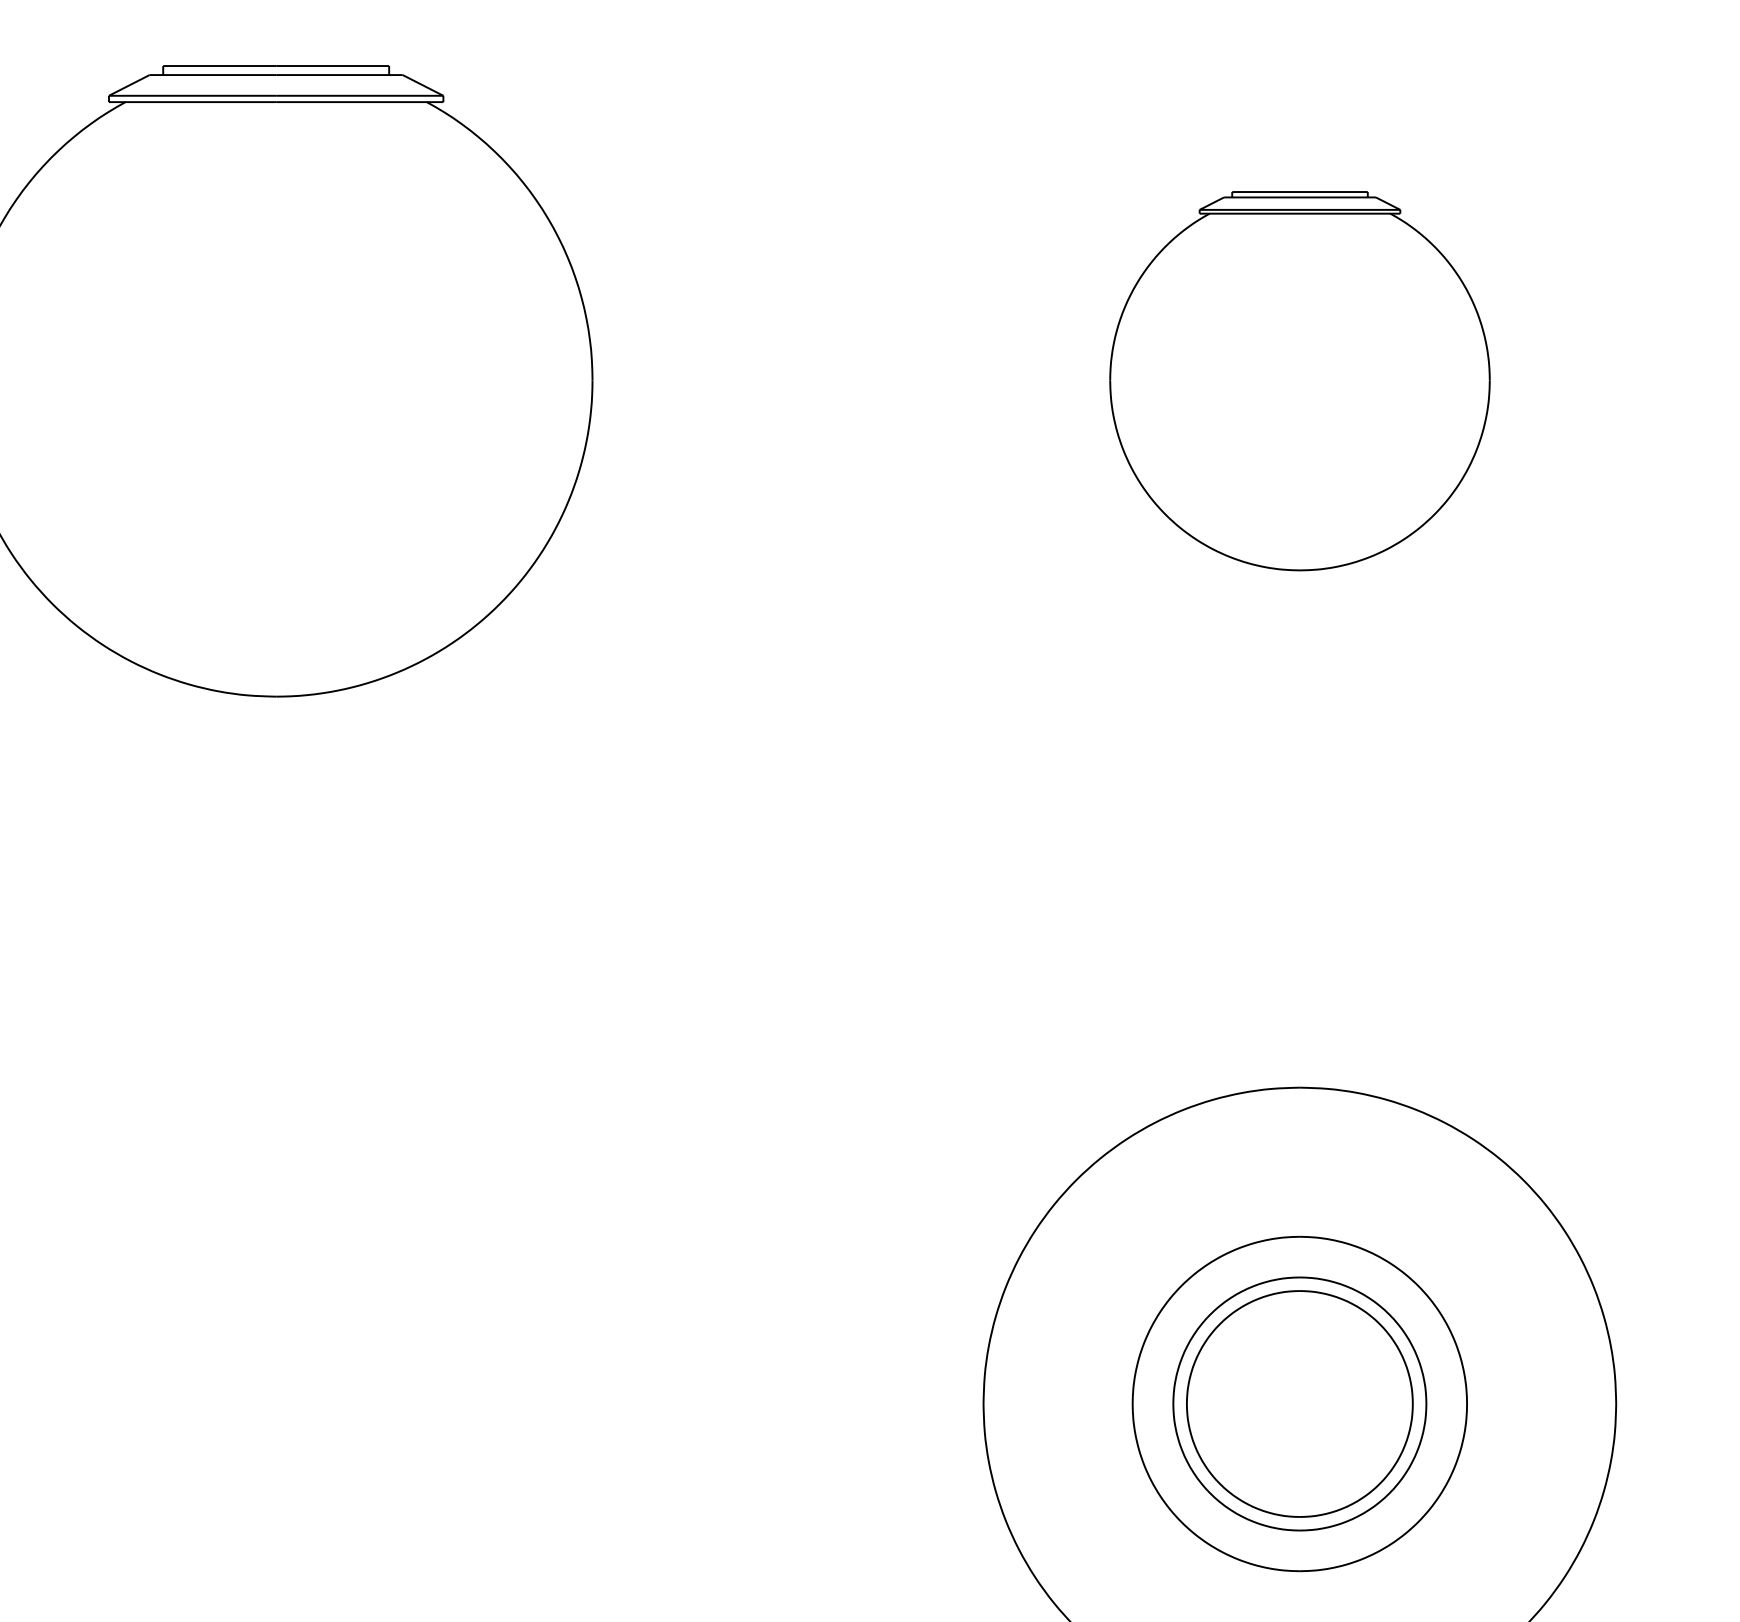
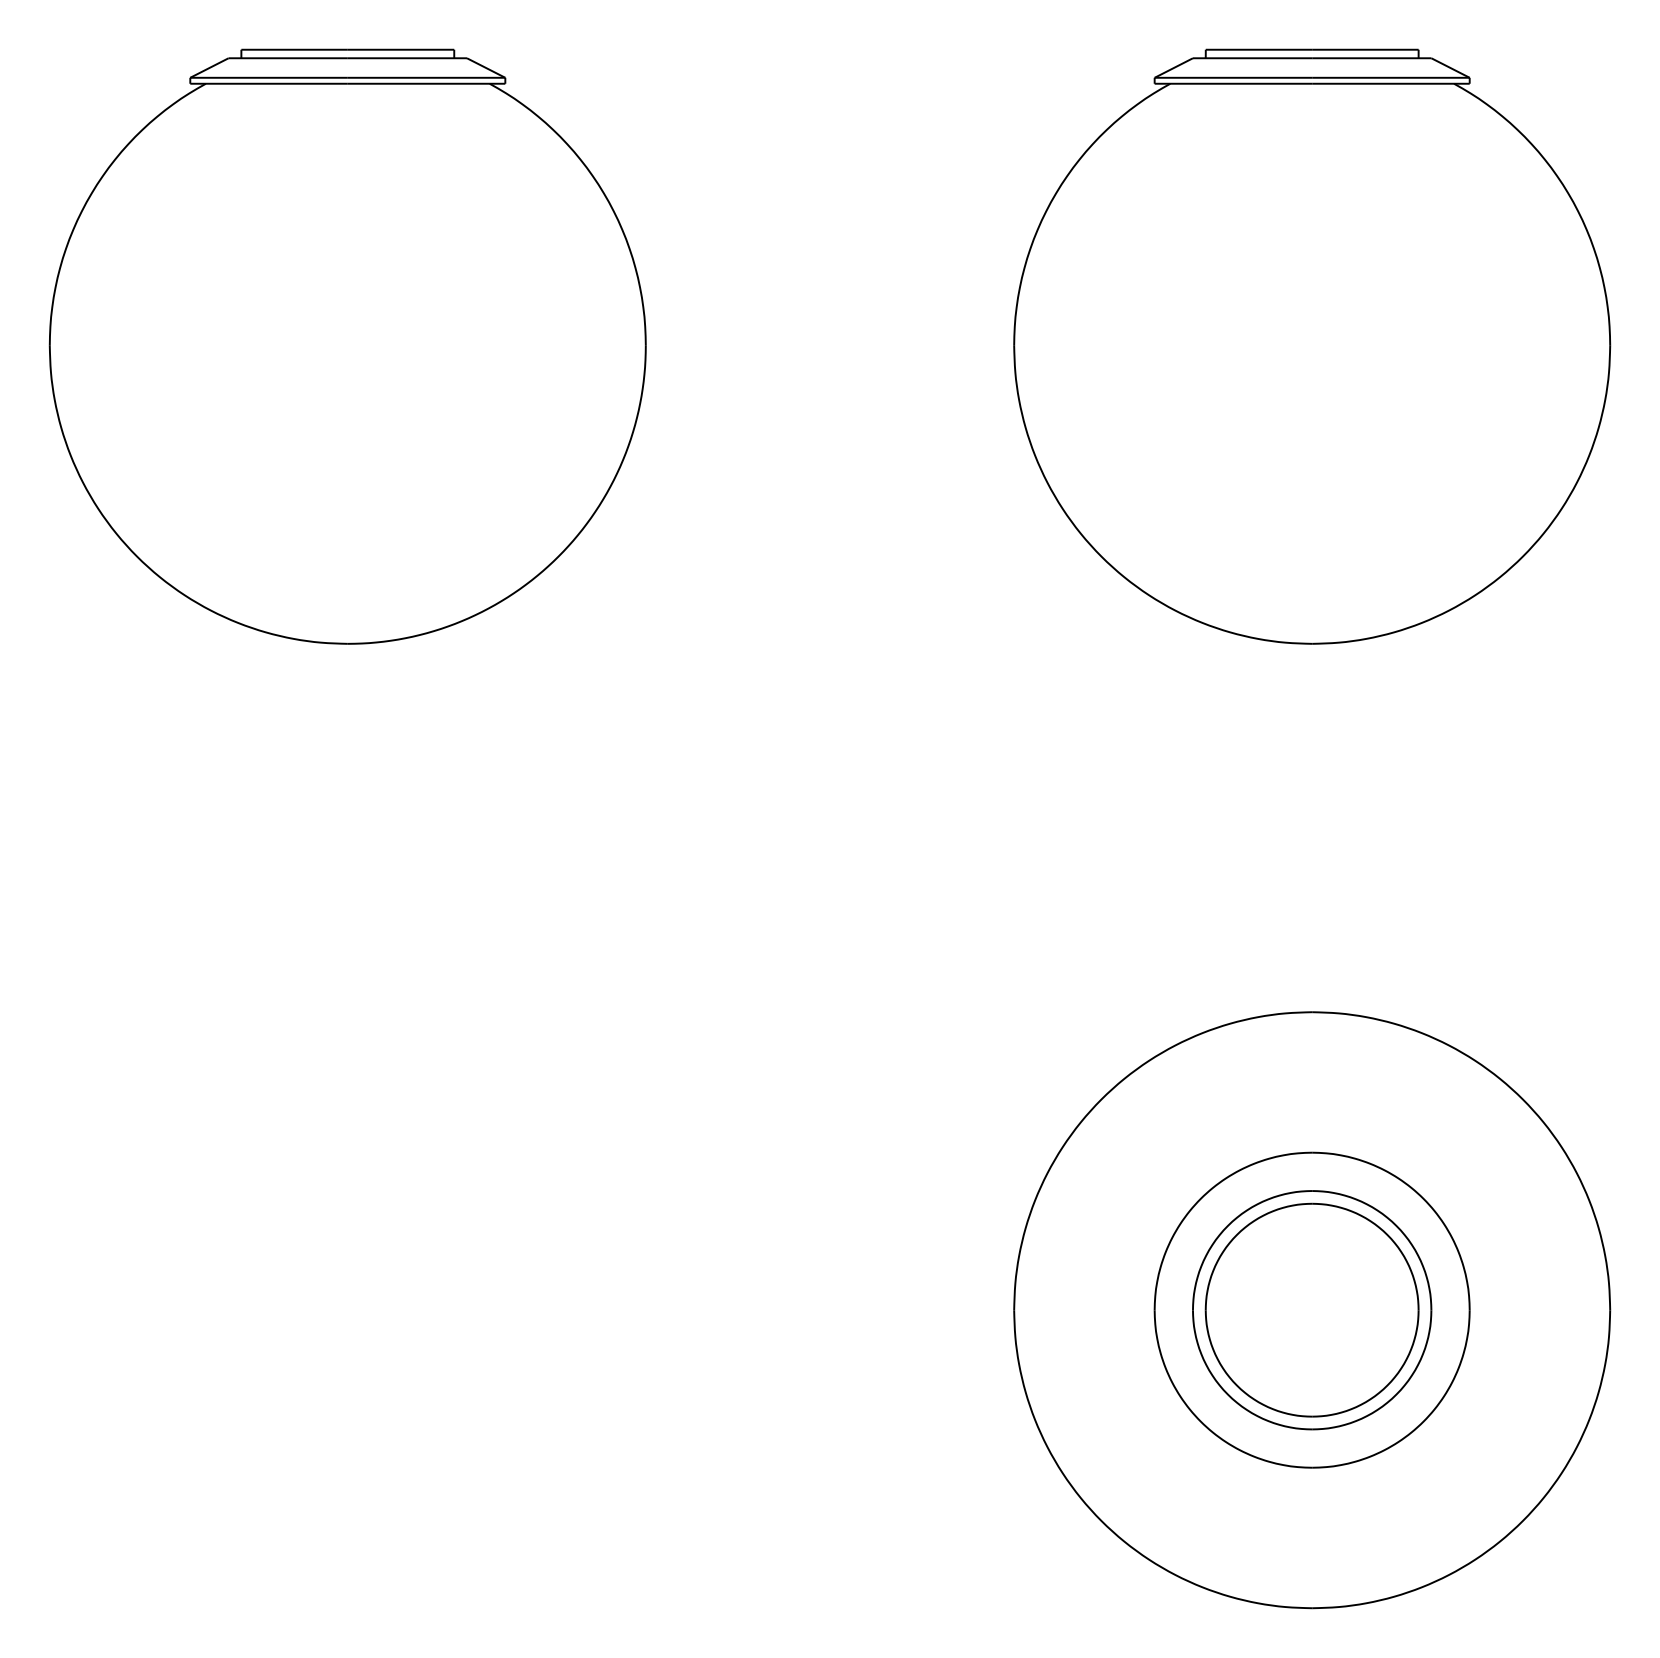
part: (1300, 381) -> (1312, 346), size x1.67

